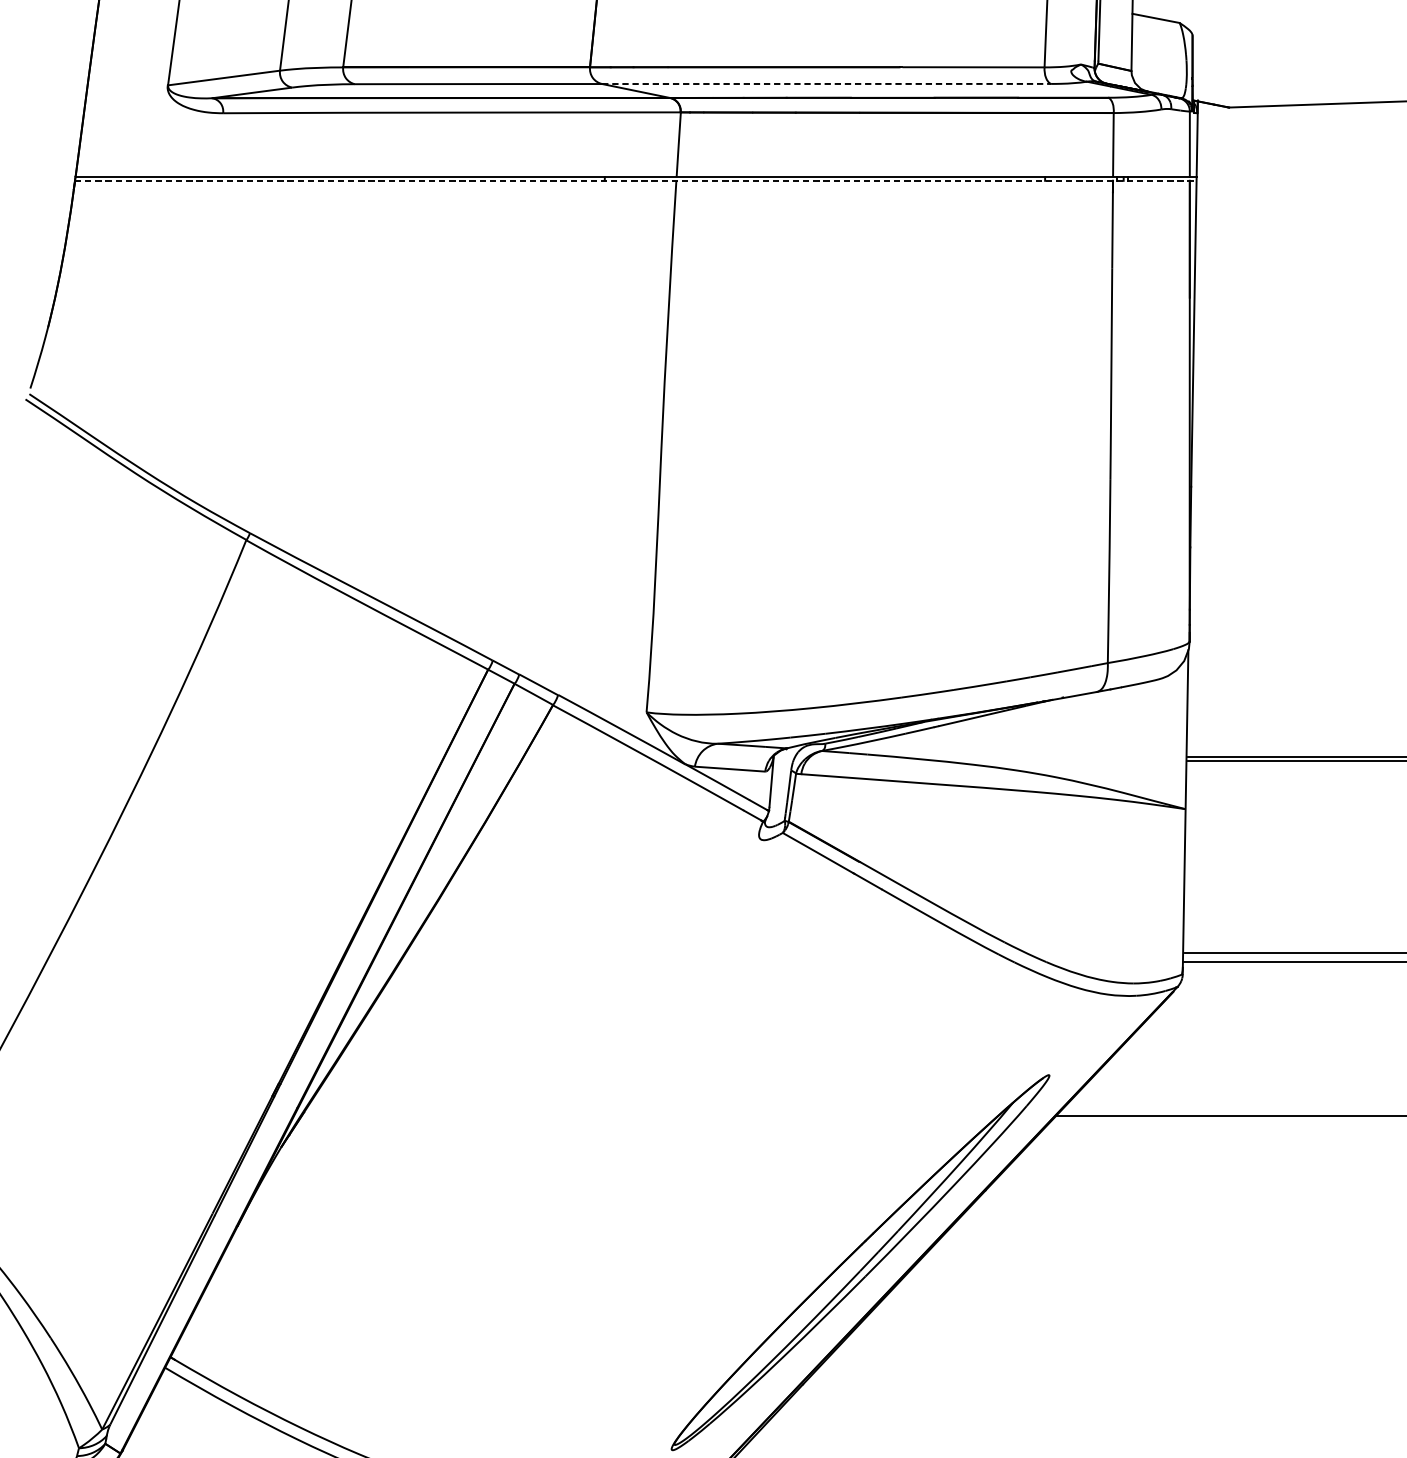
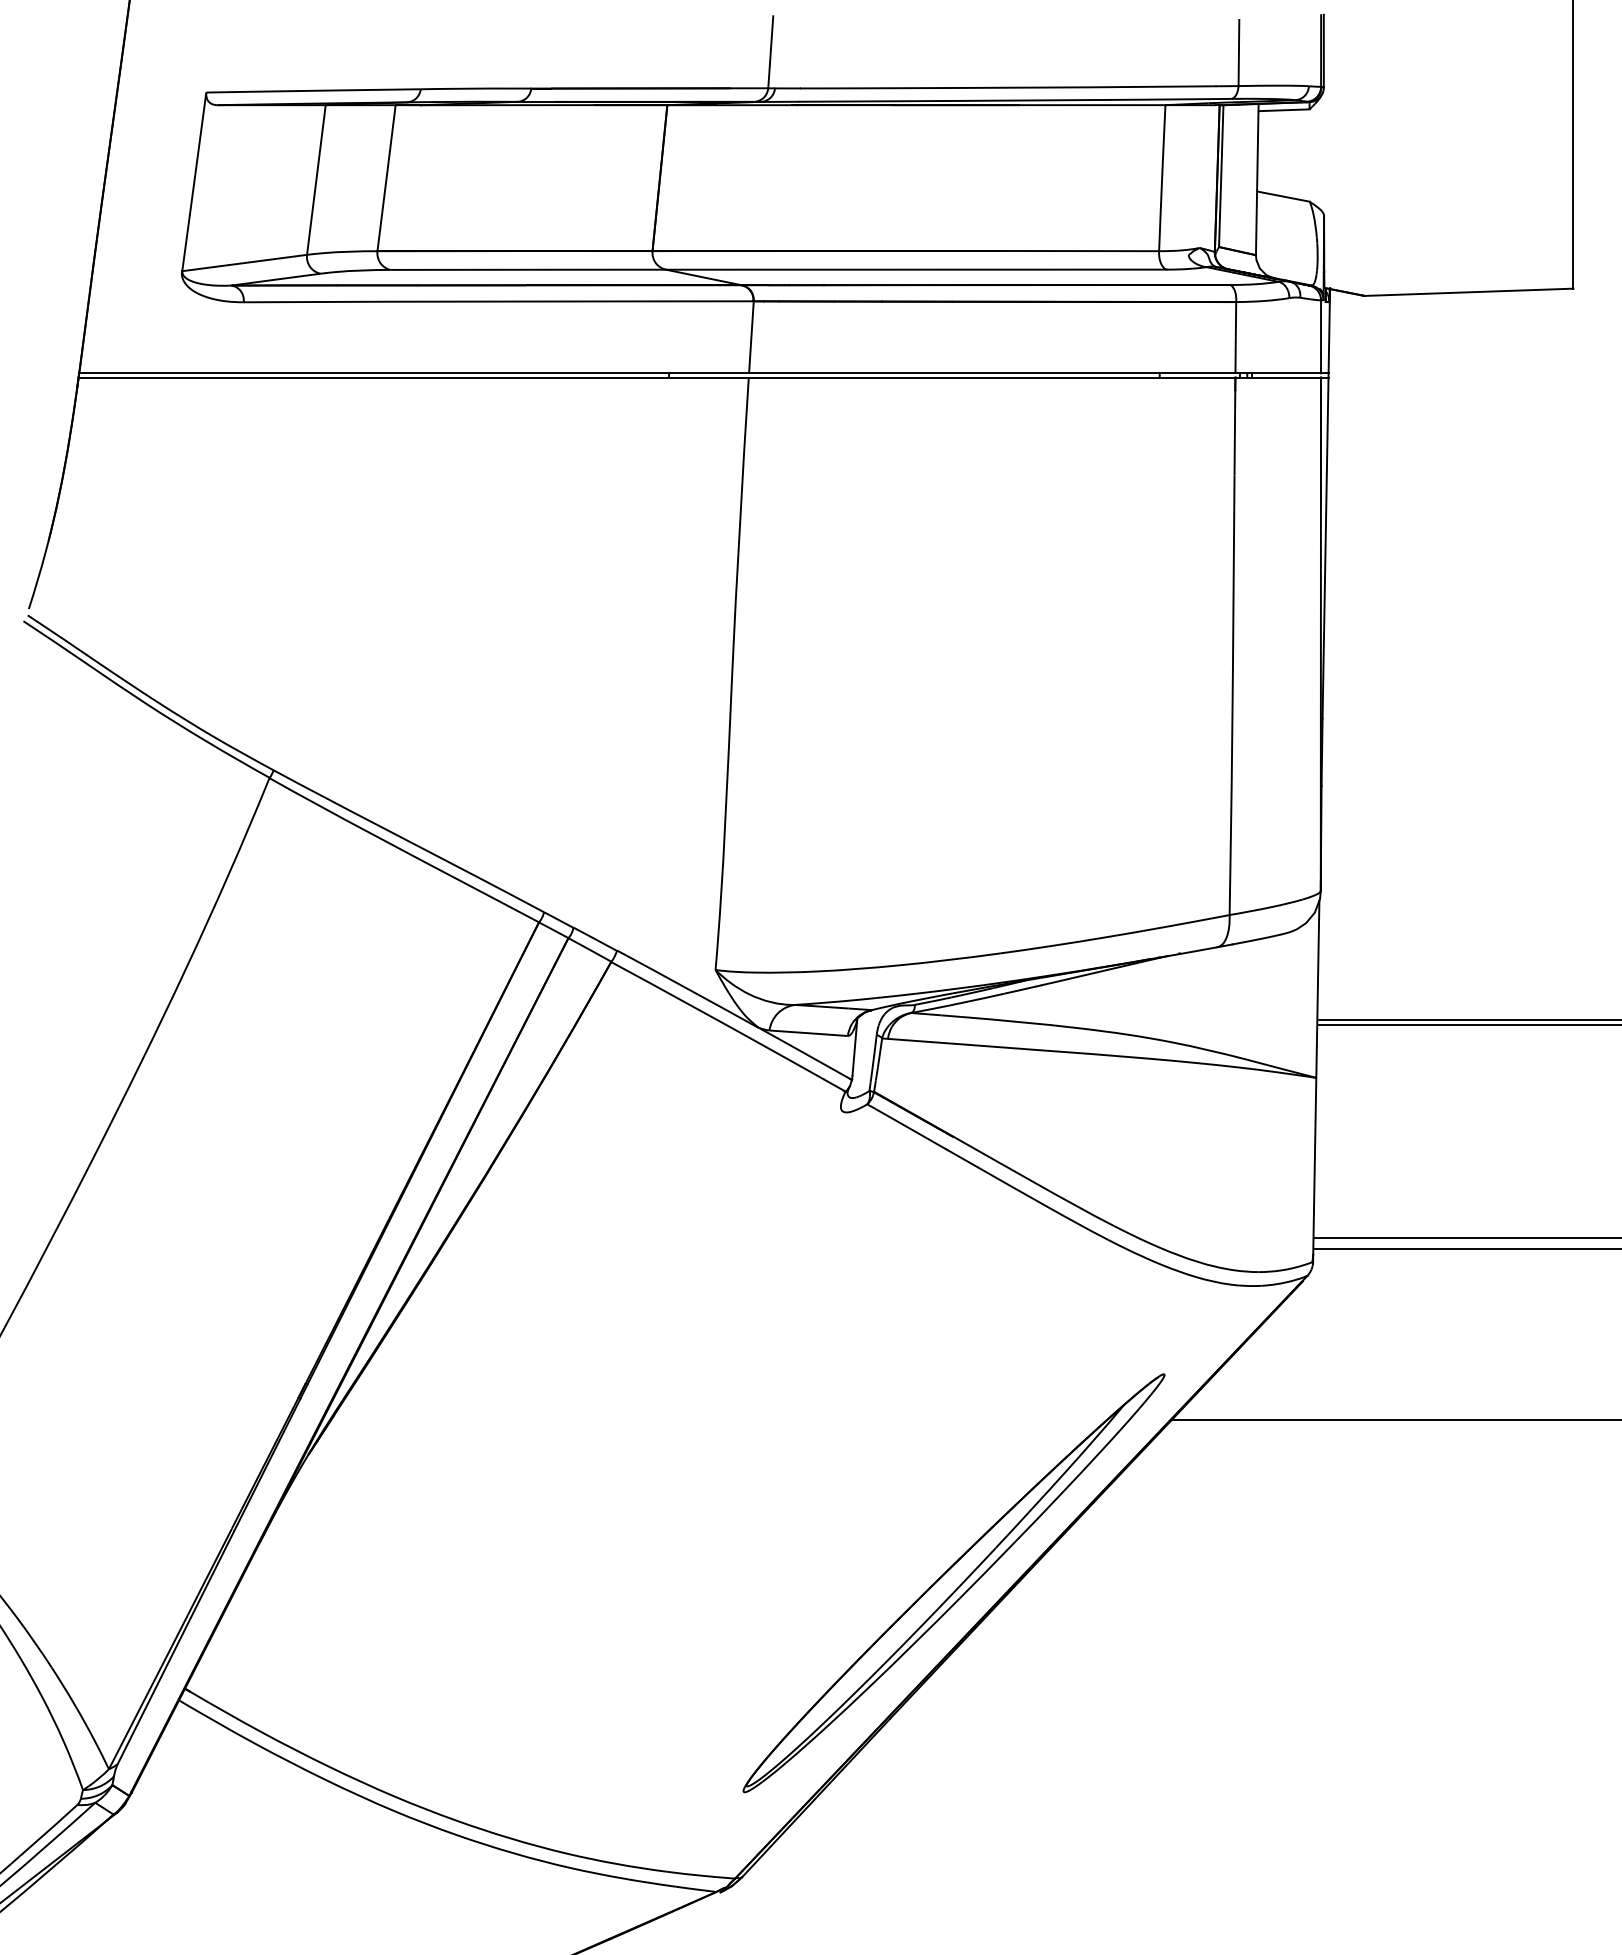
line: (826, 83) -> (916, 269), dashed -> solid
line: (635, 180) -> (703, 377), dashed -> solid

